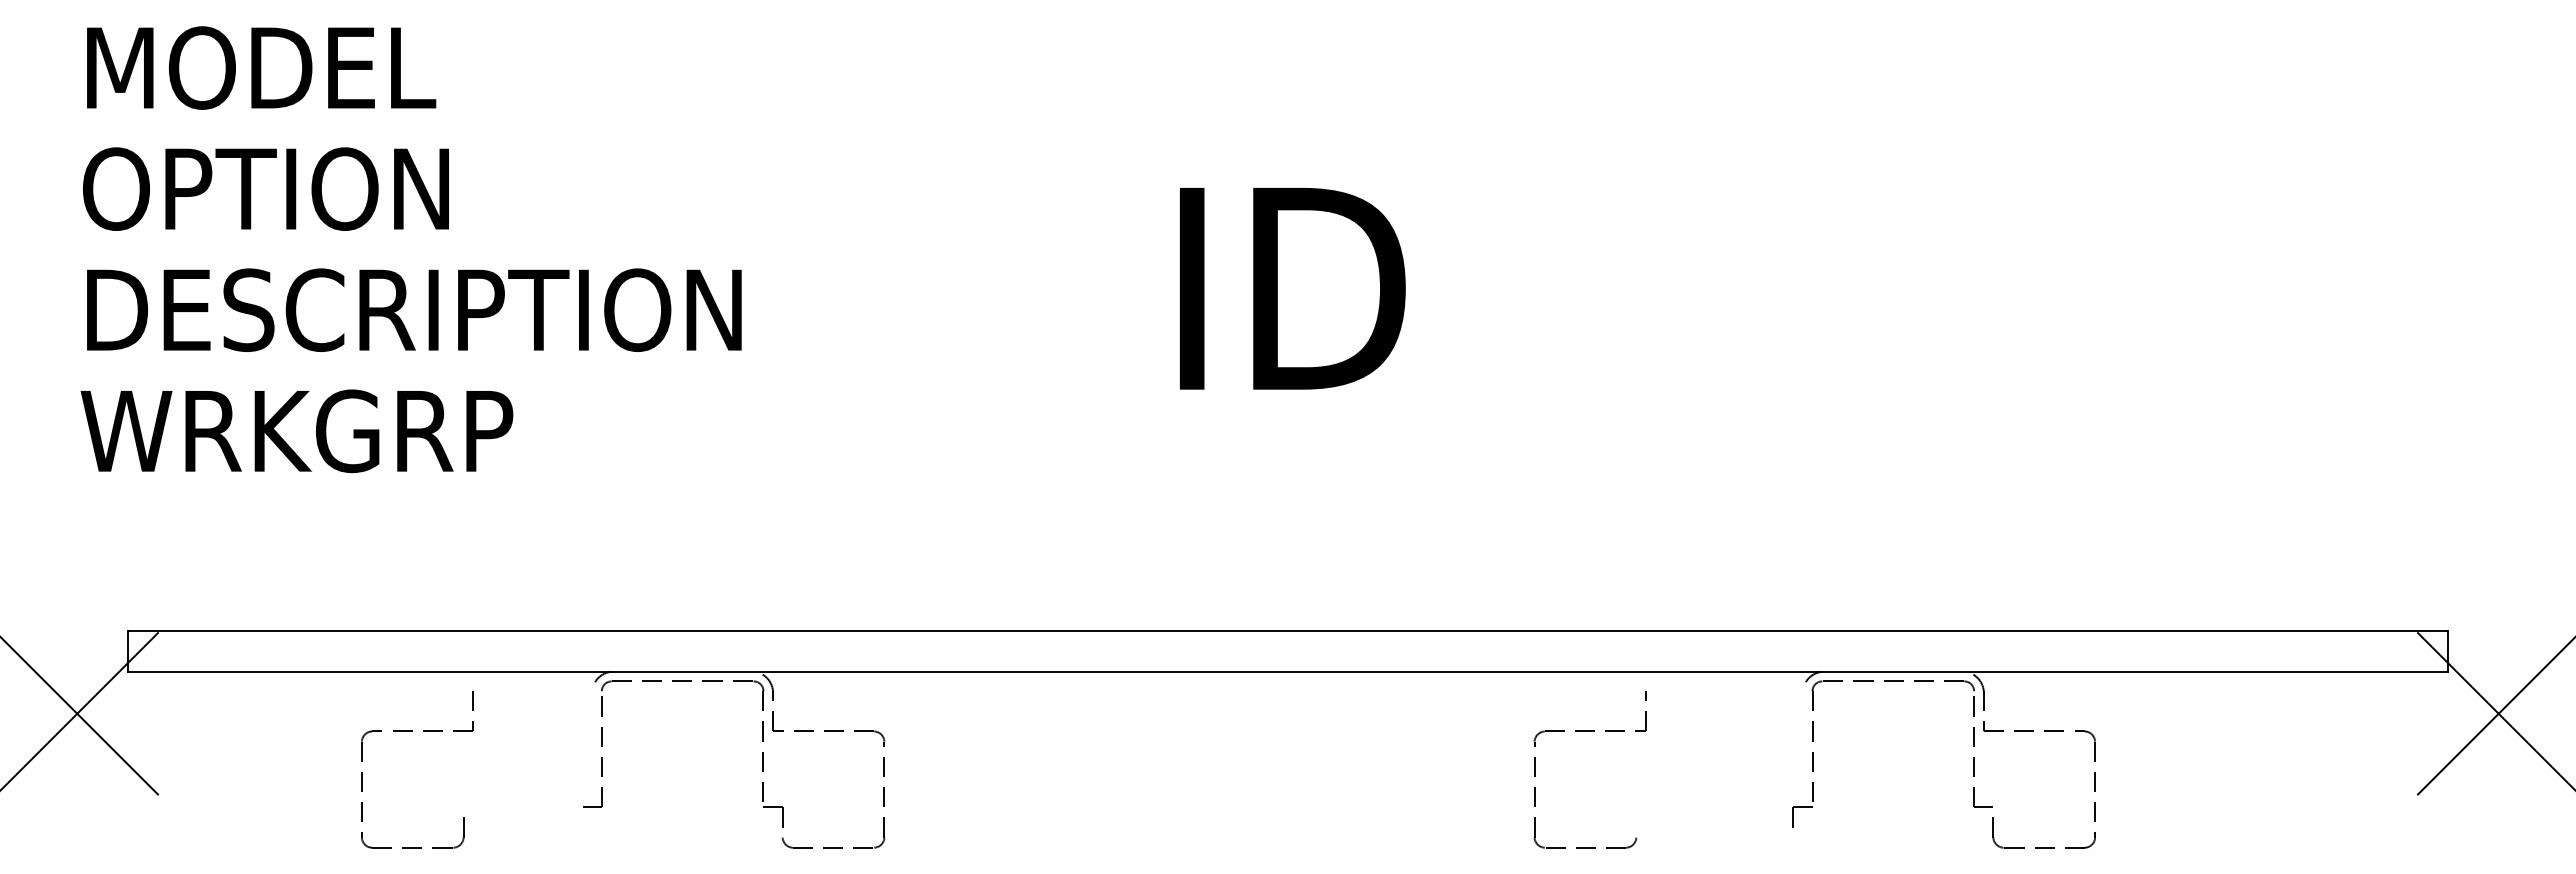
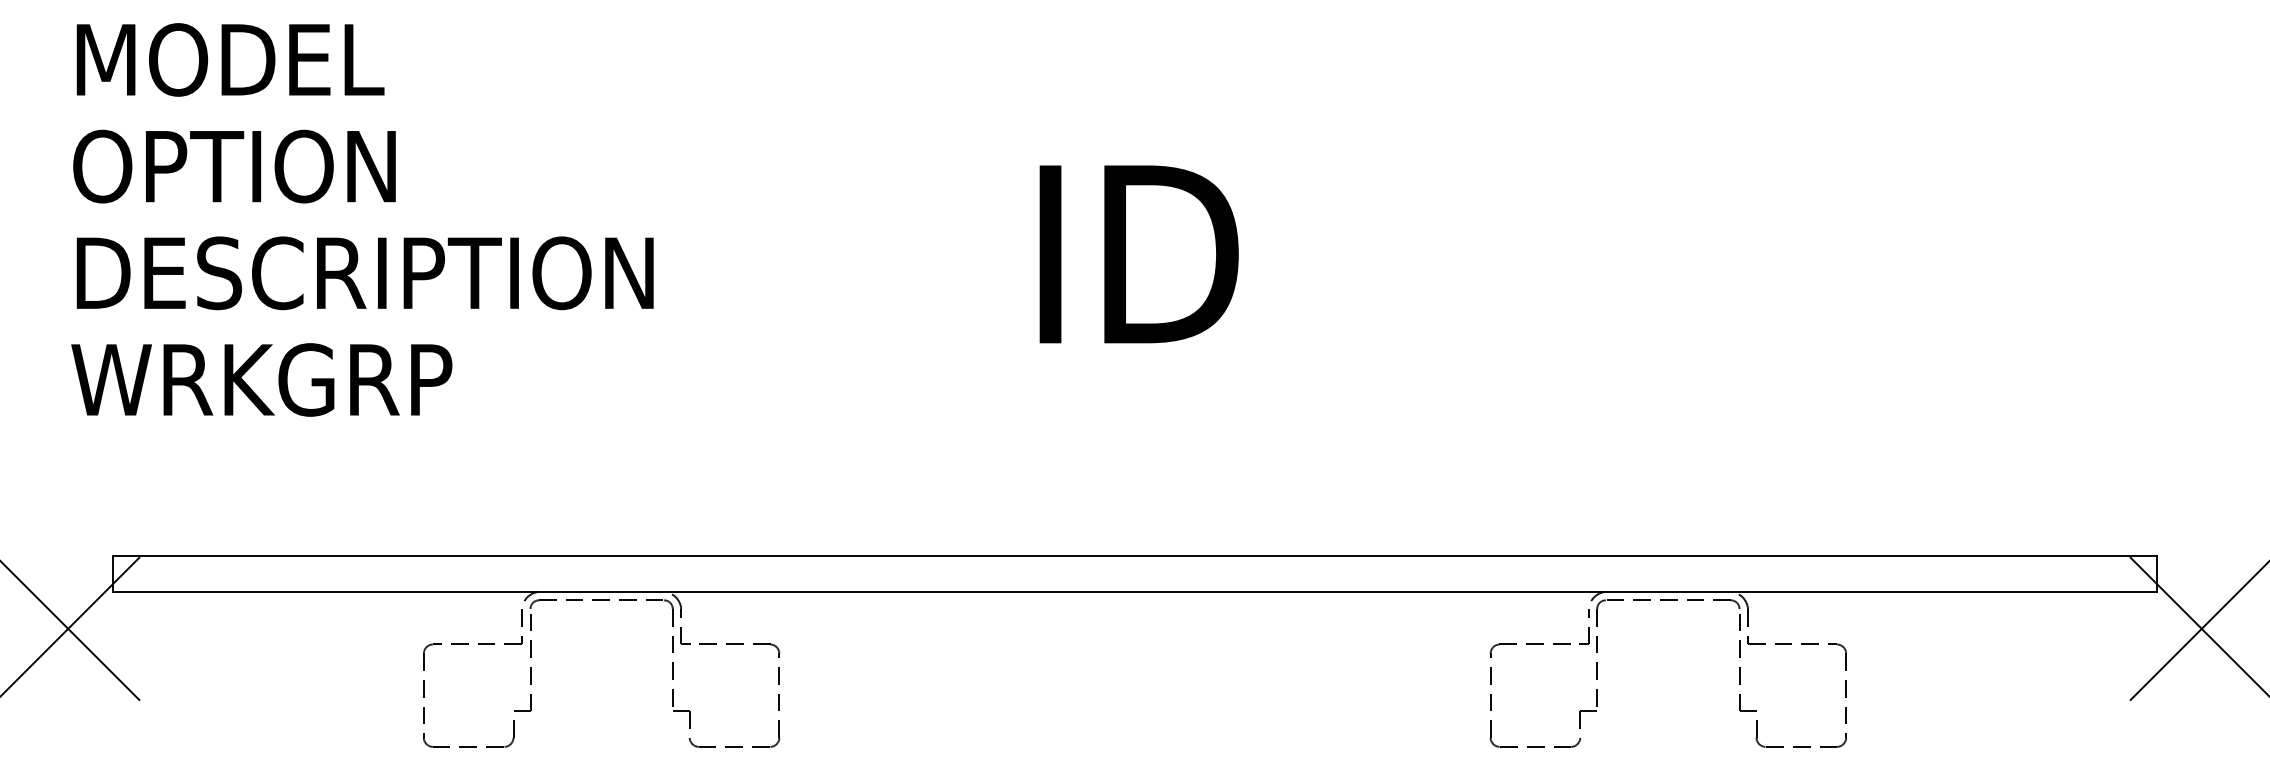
part: (412, 731) -> (468, 644), moved
part: (1589, 731) -> (1538, 644), moved

